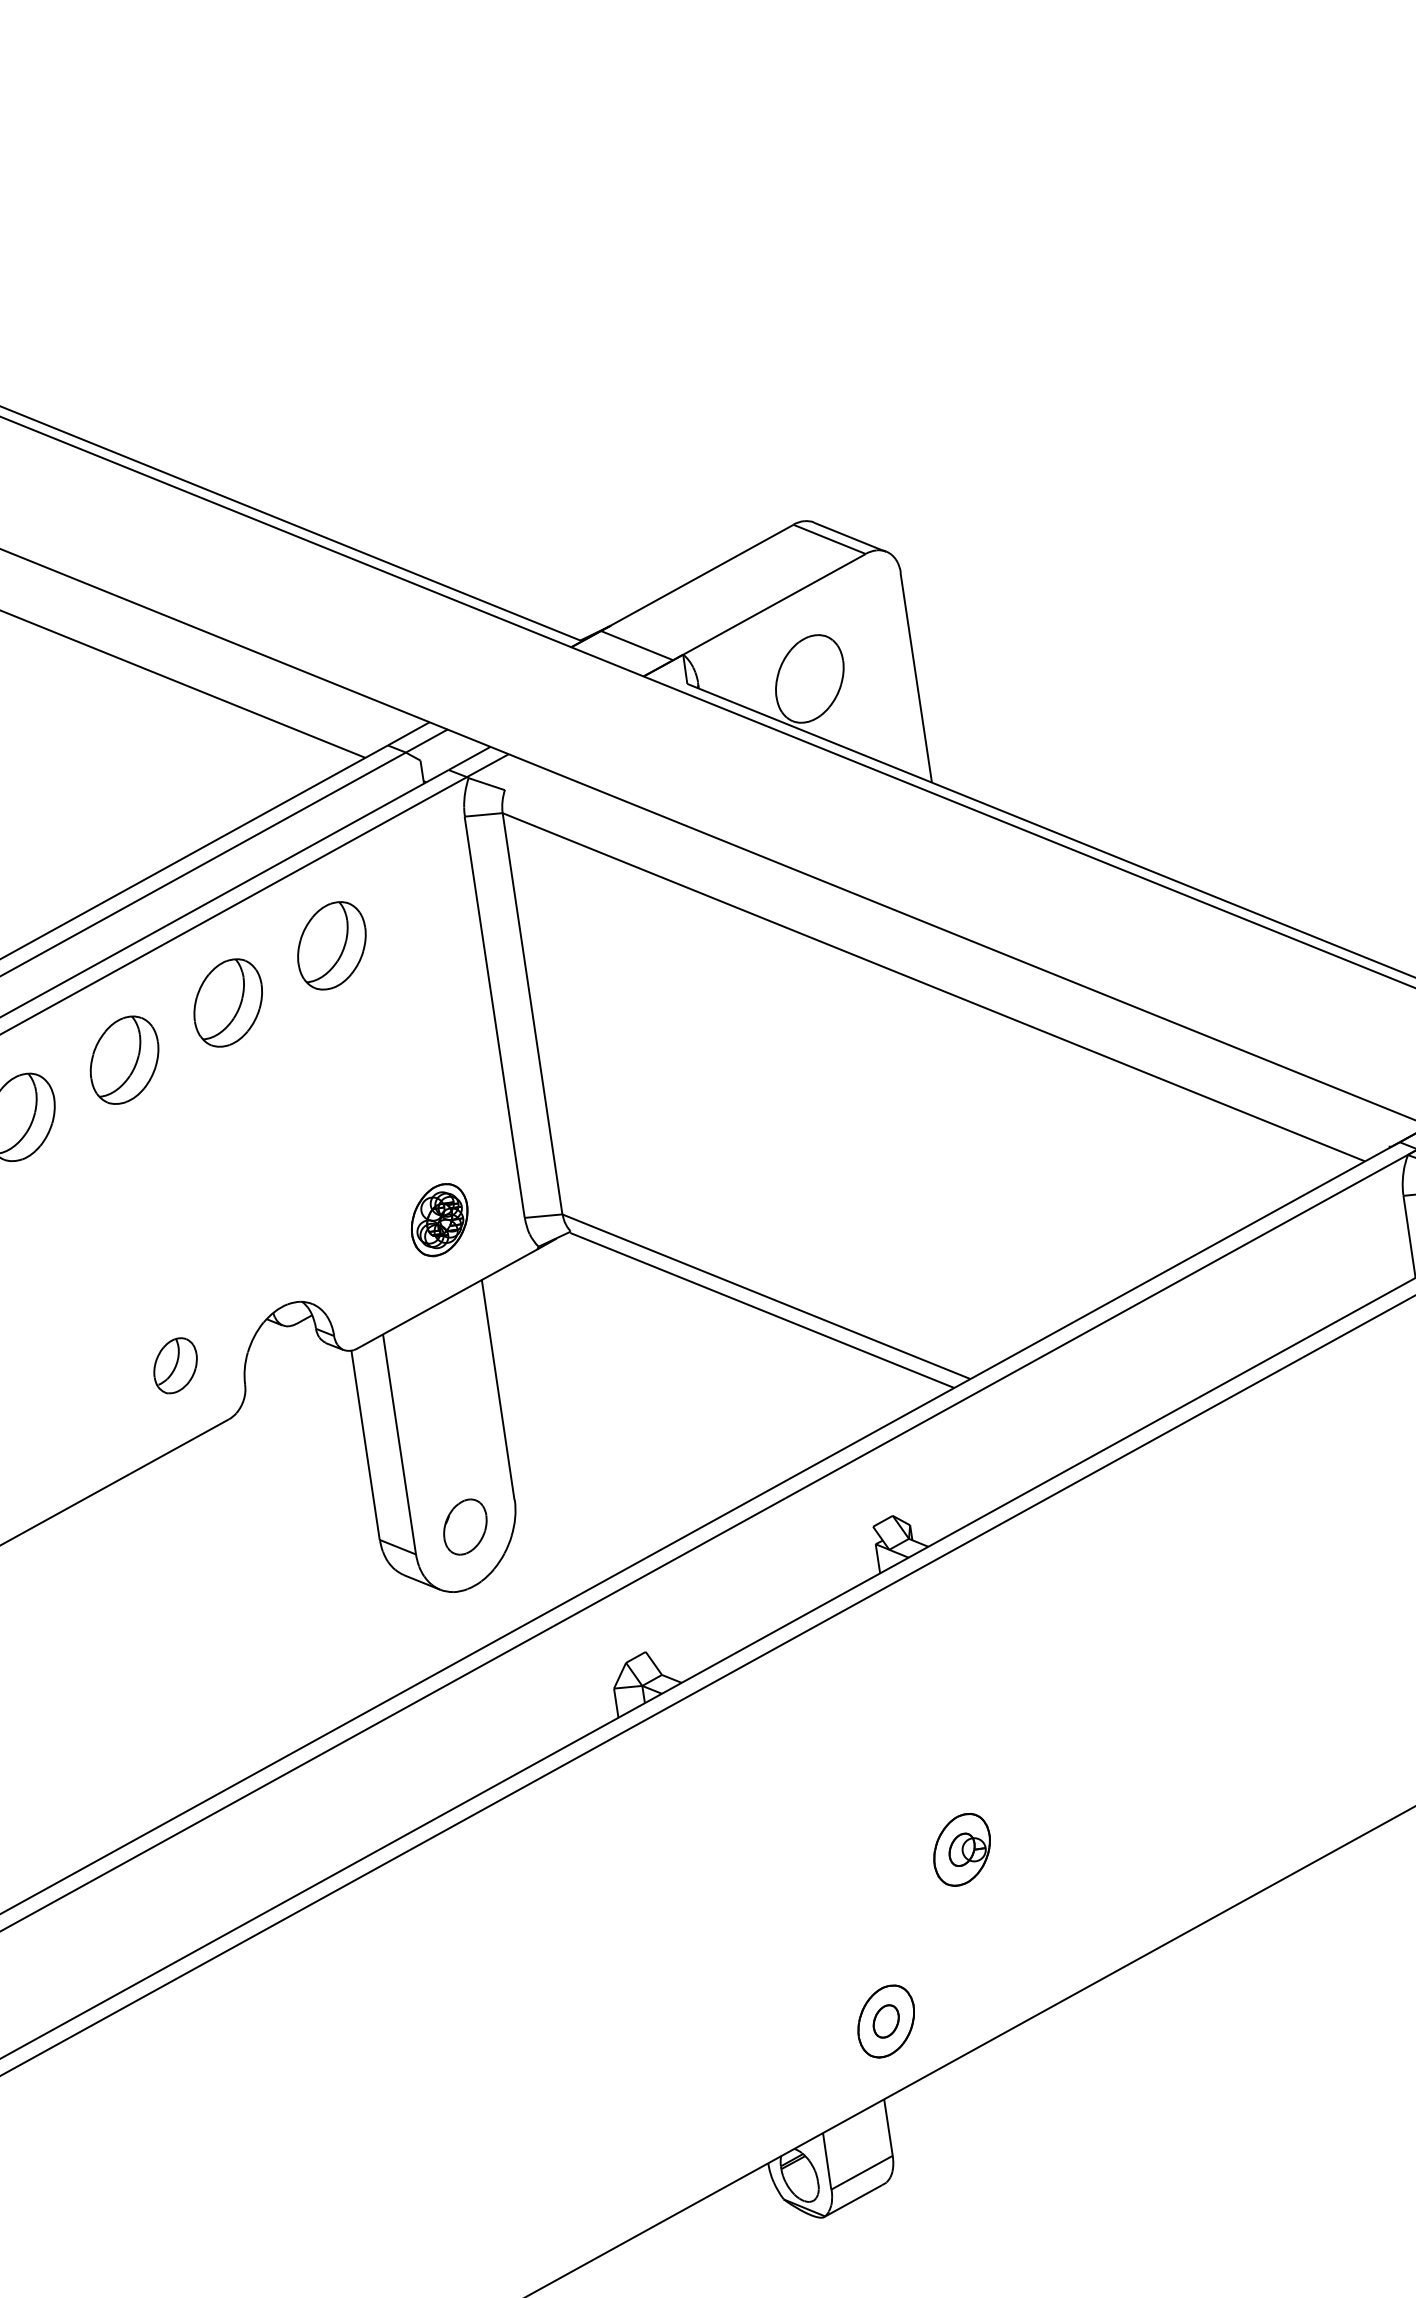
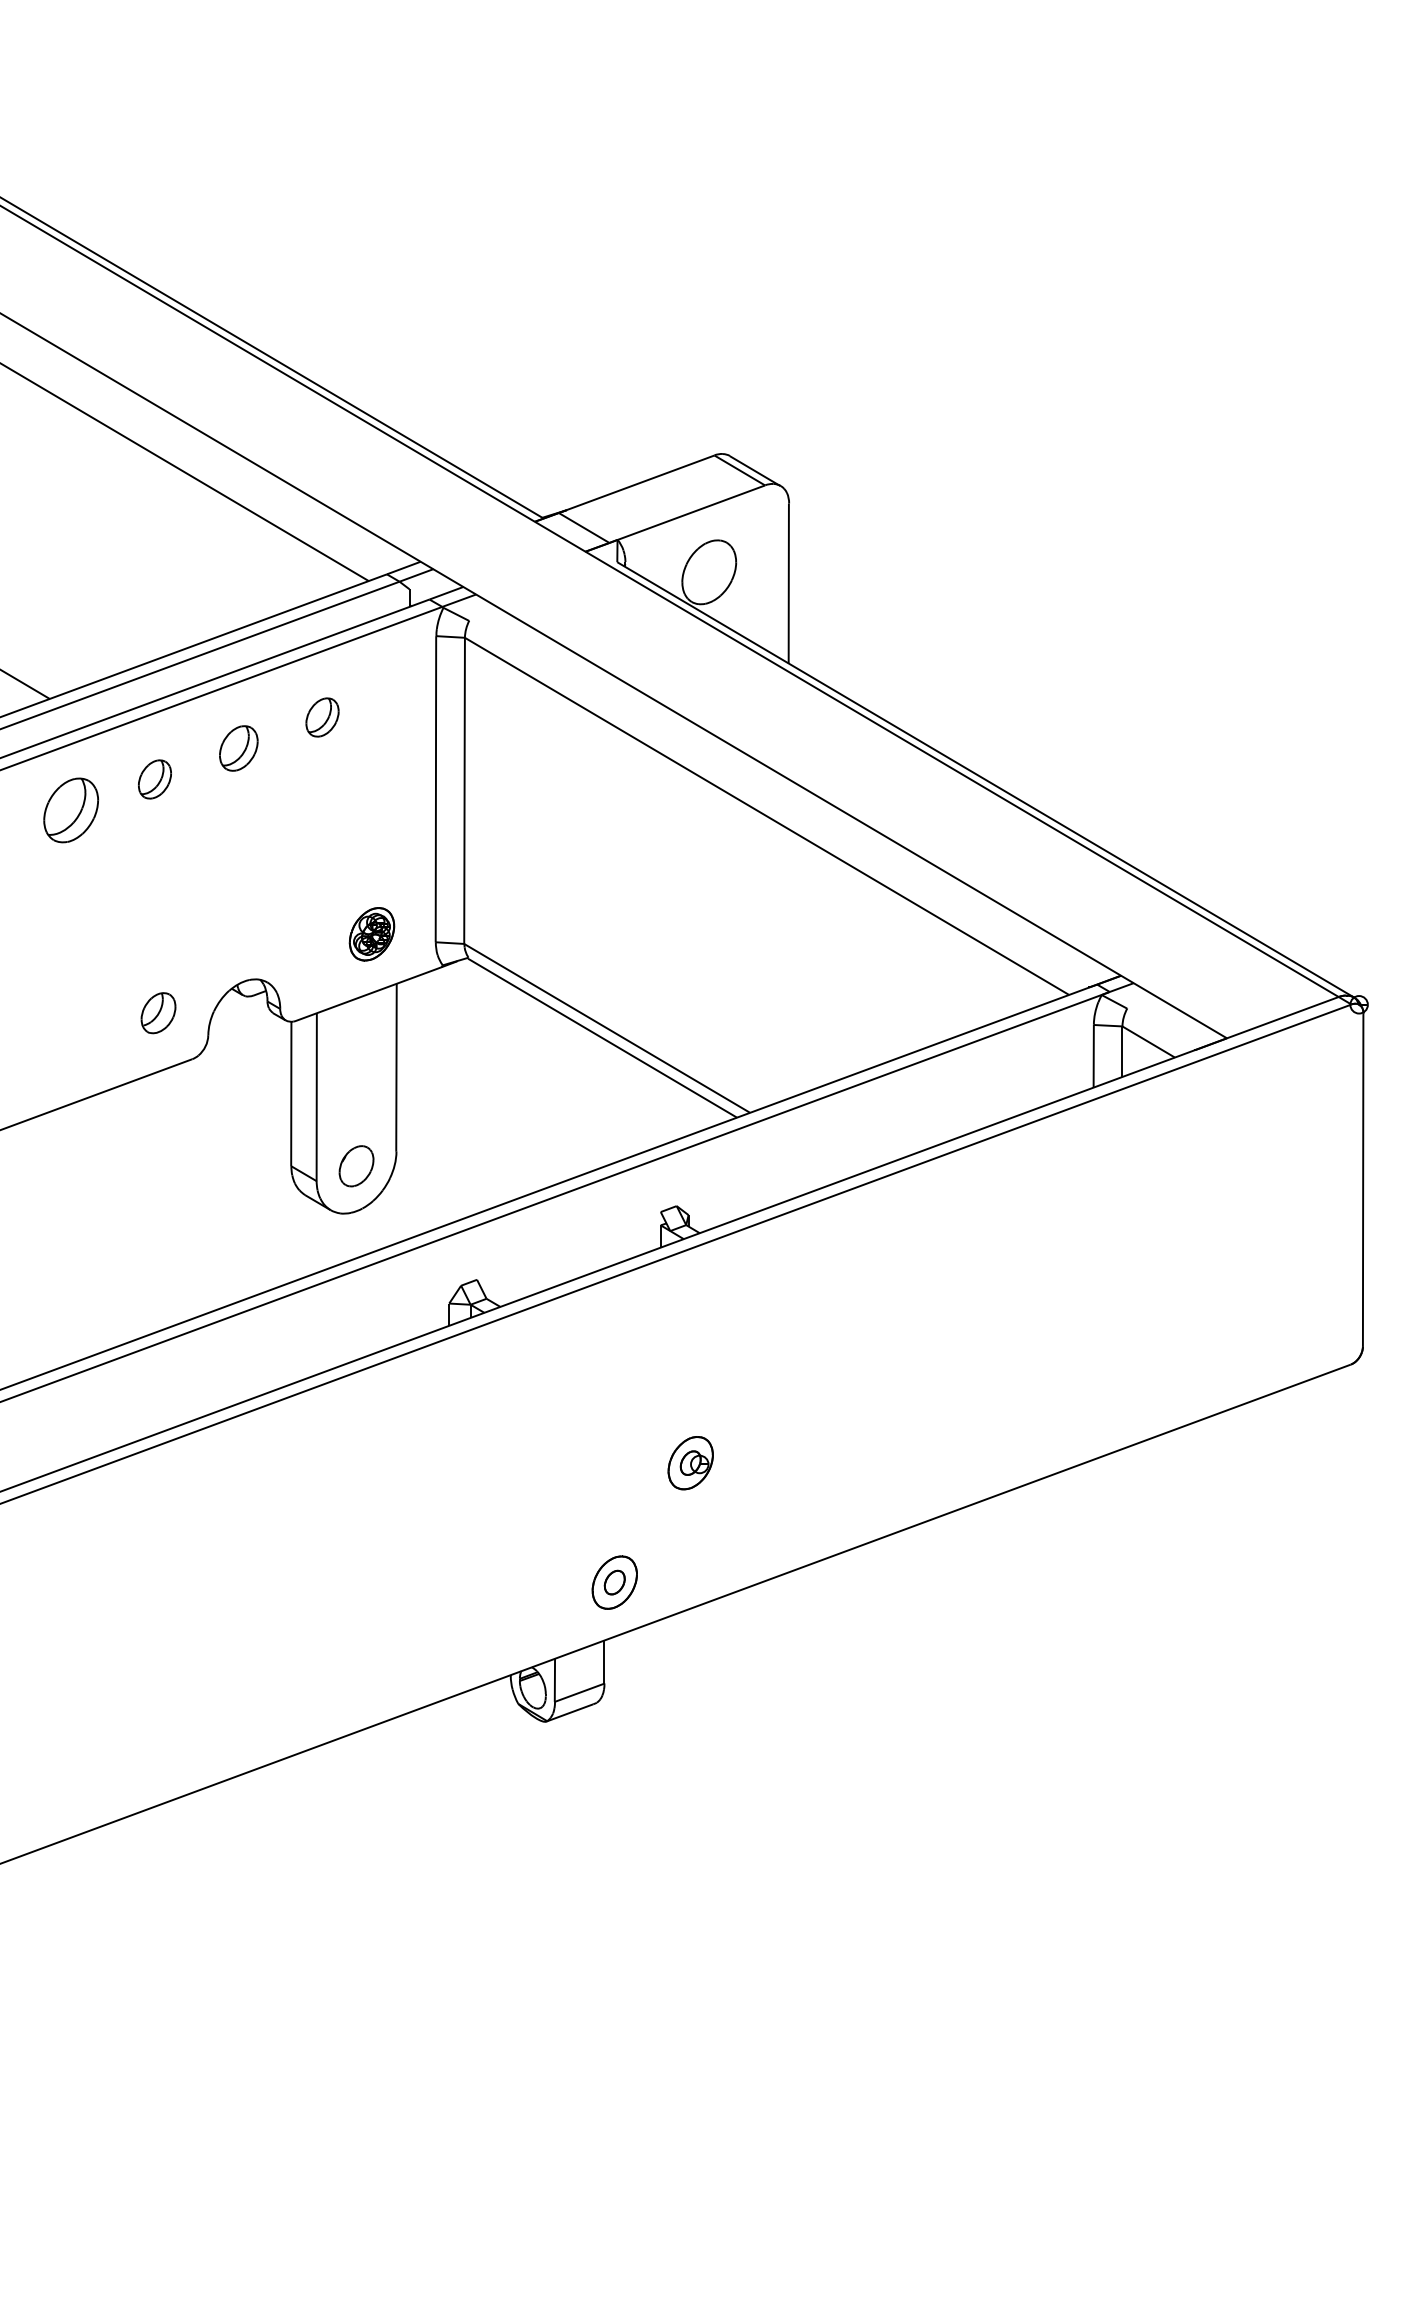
part: (331, 945) -> (322, 717), size x0.6
part: (227, 1003) -> (238, 748), size x0.7
part: (123, 1060) -> (154, 779), size x0.6

